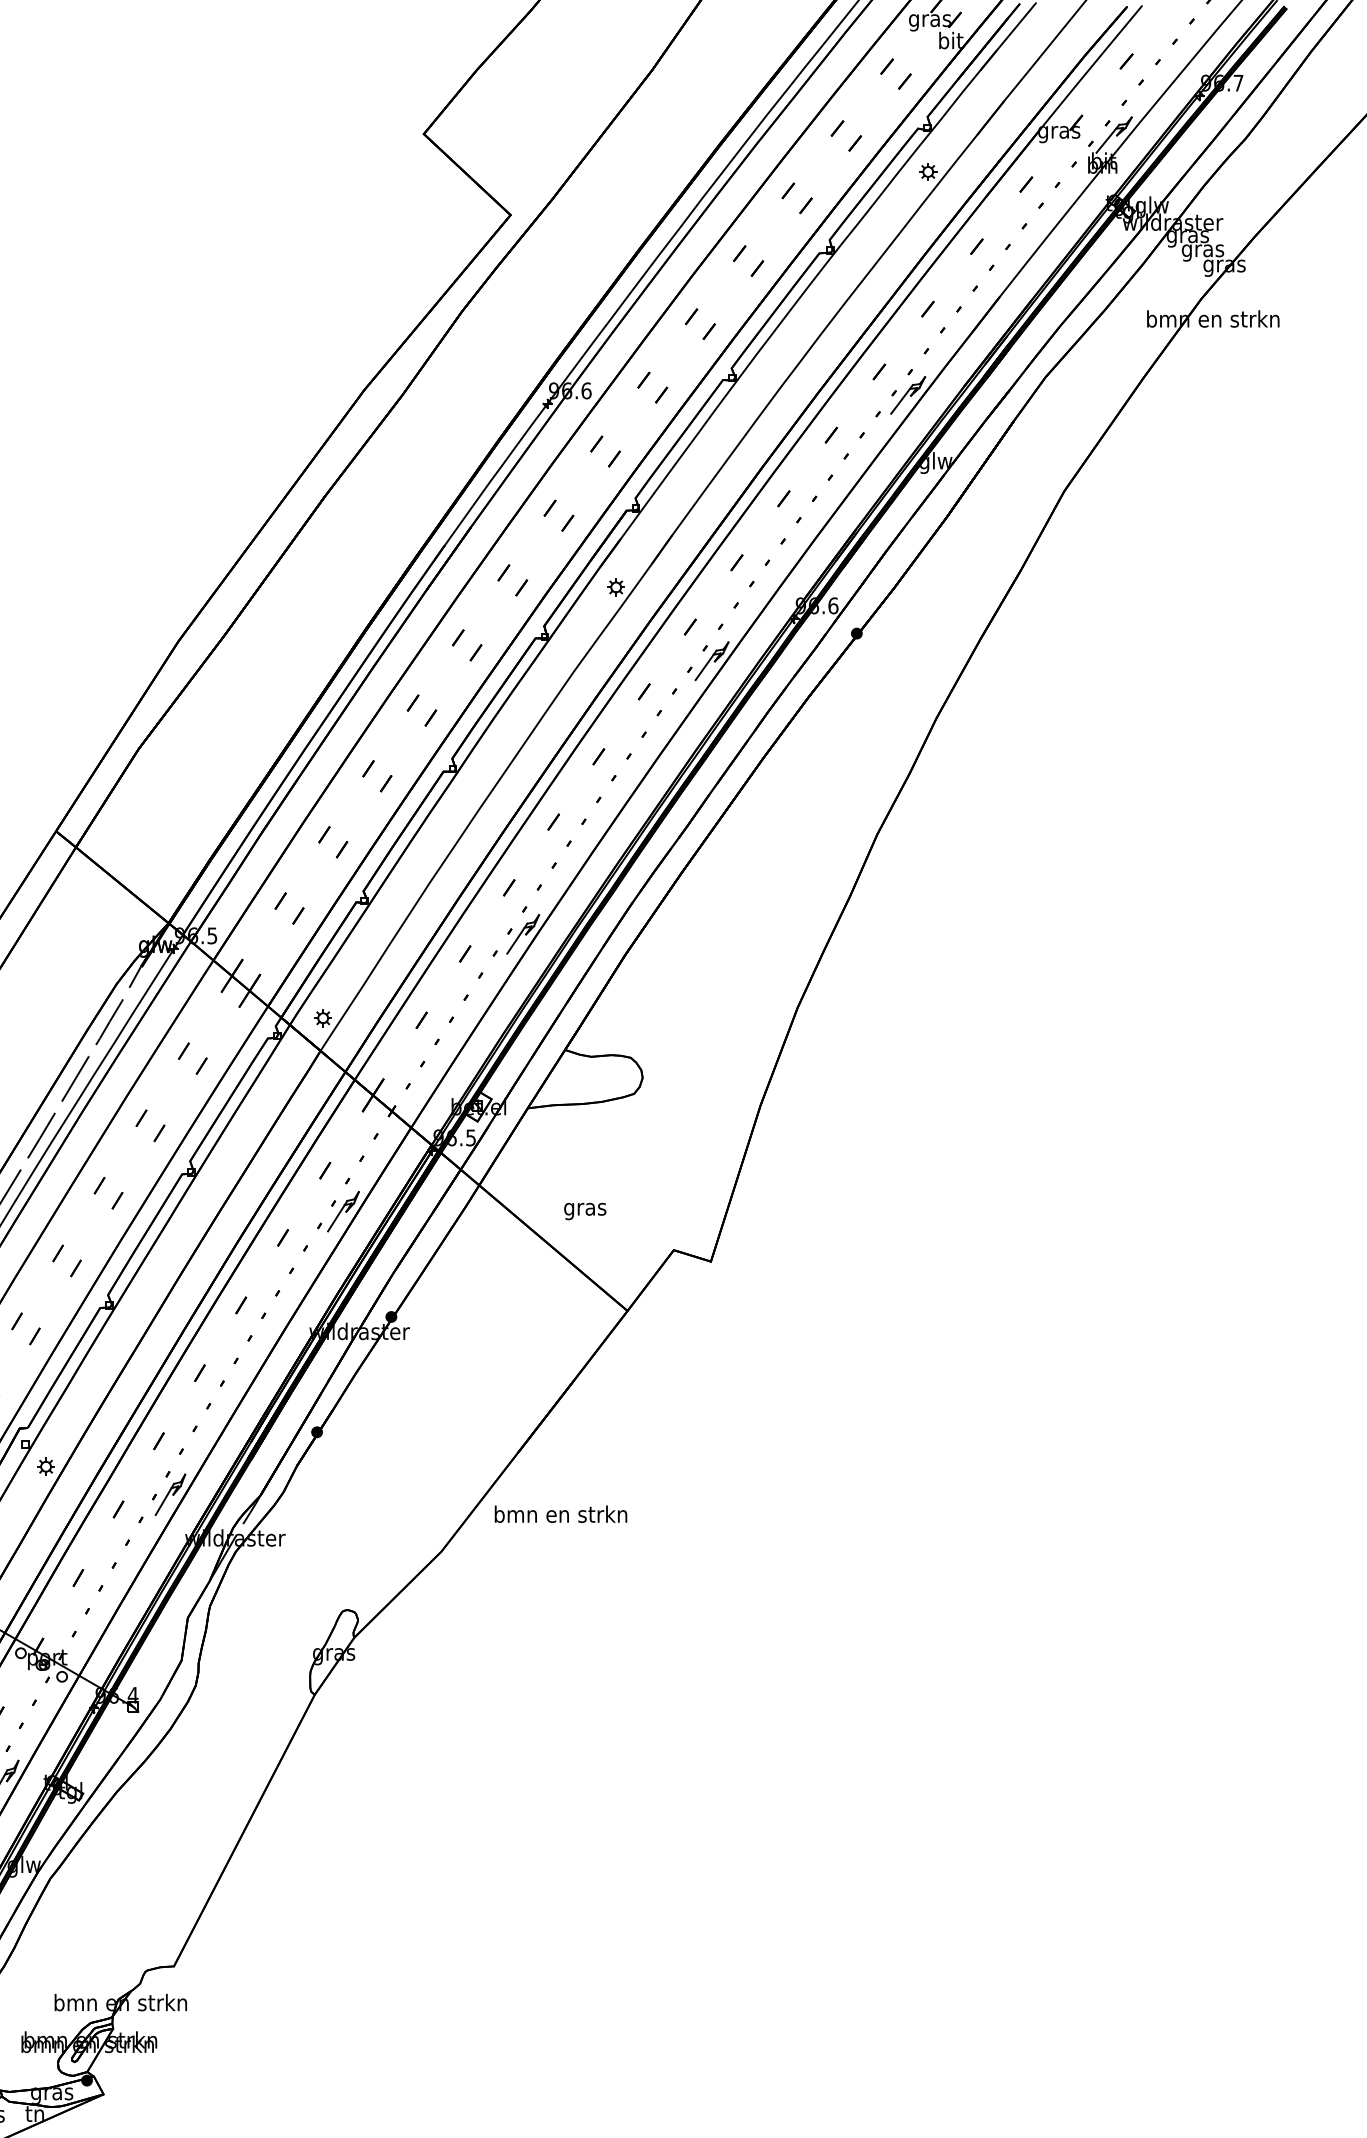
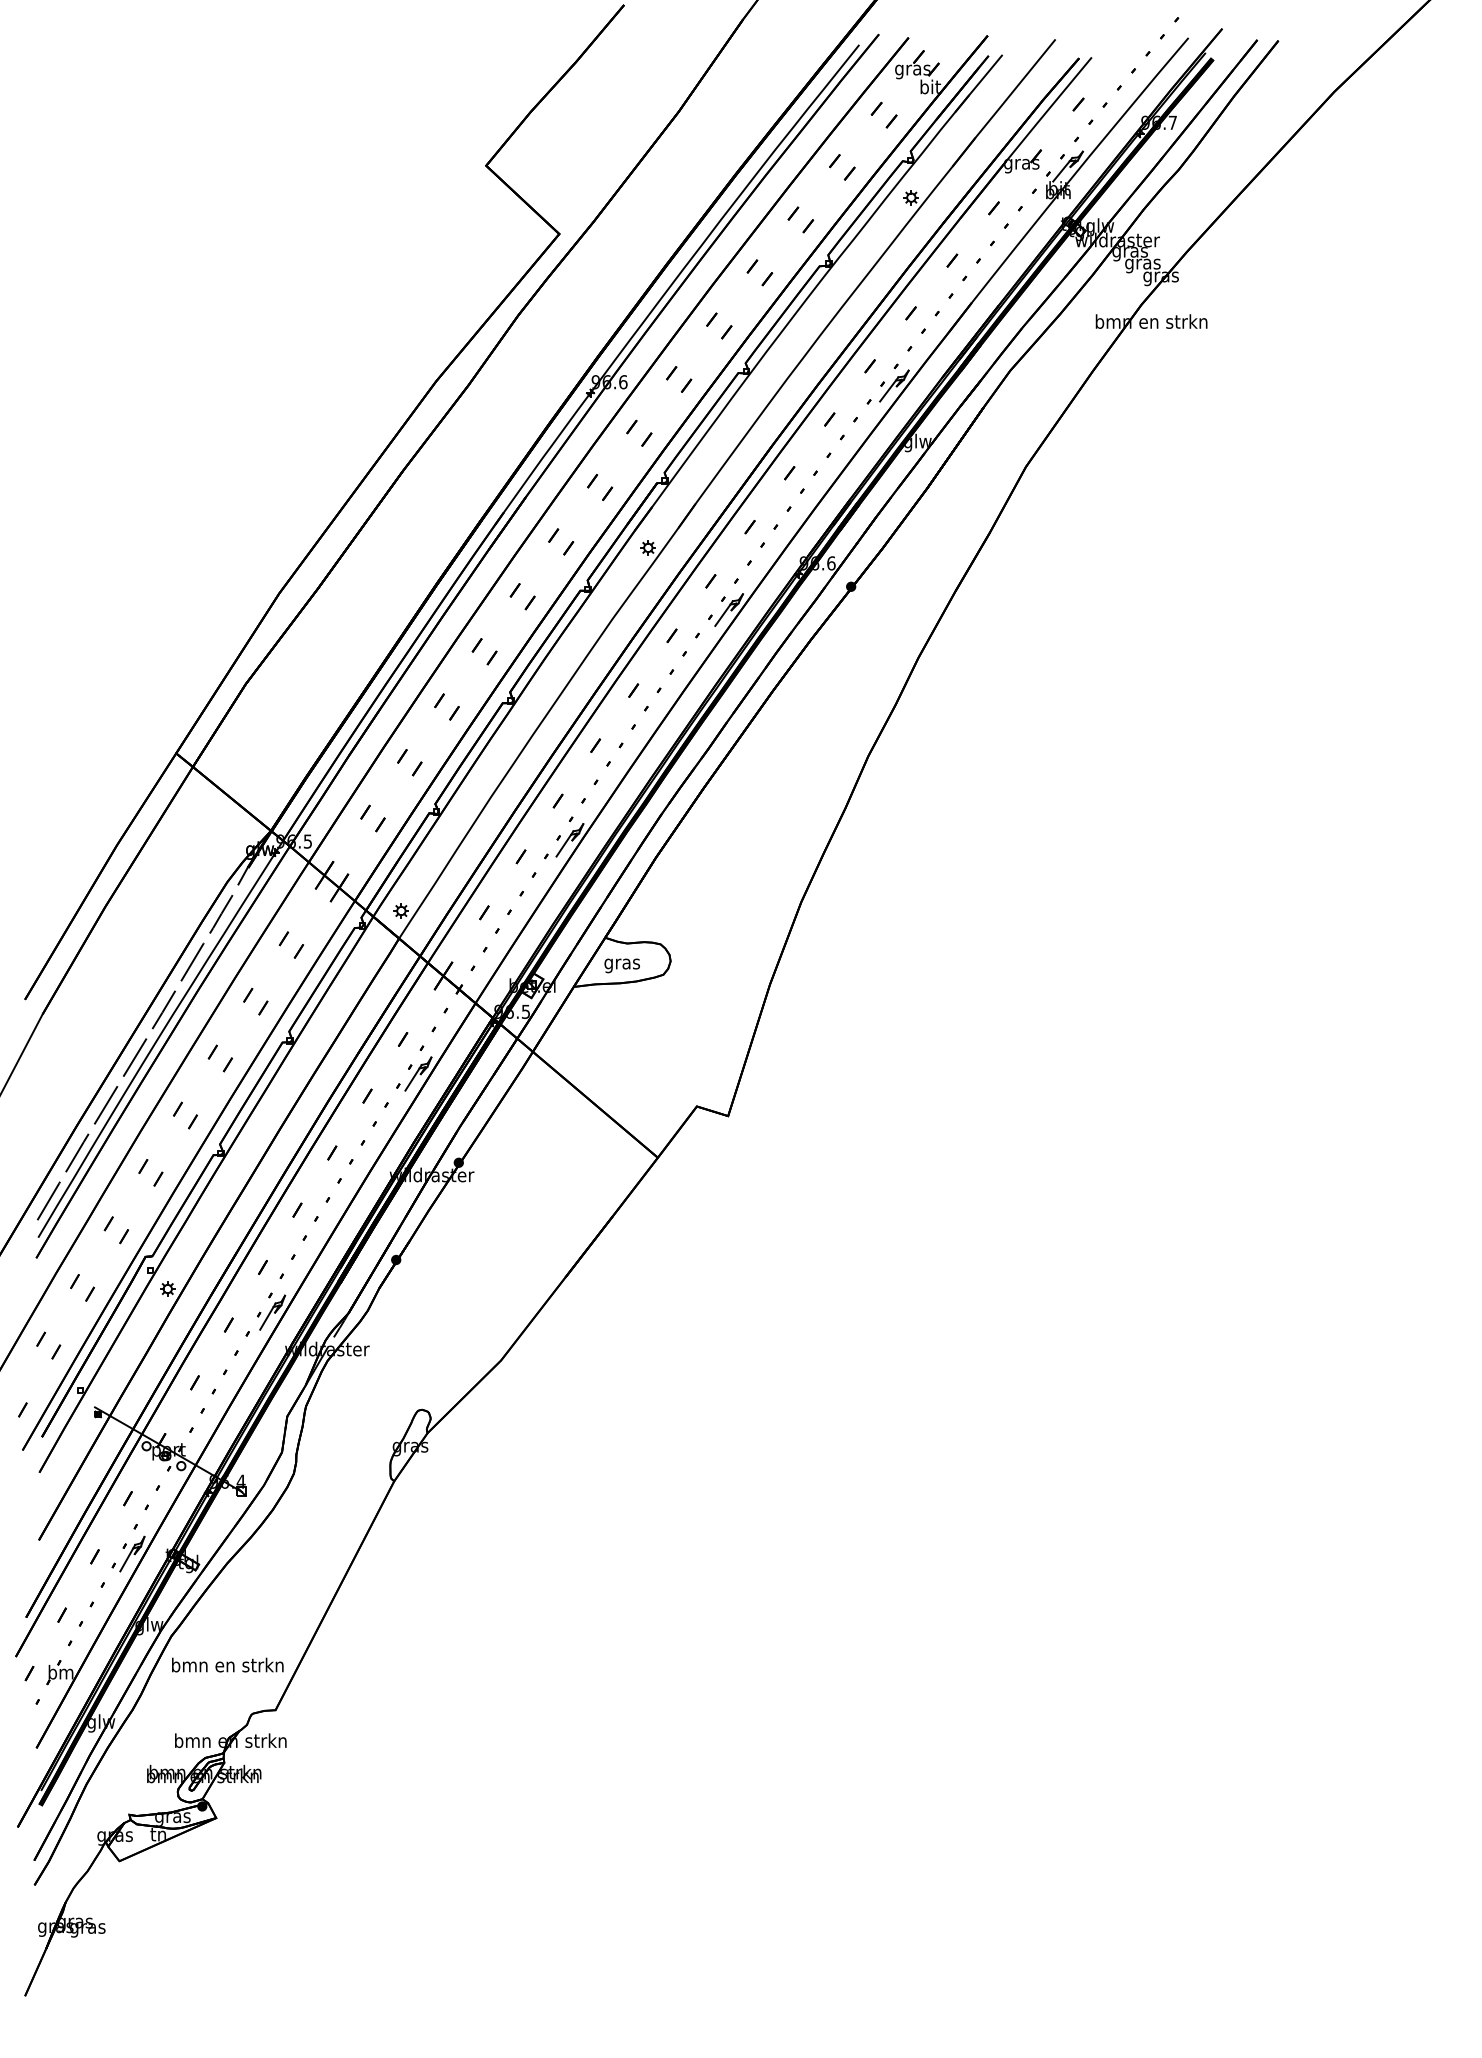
text: (584, 1211) -> (621, 965), moved
text: (560, 1513) -> (227, 1664), moved

